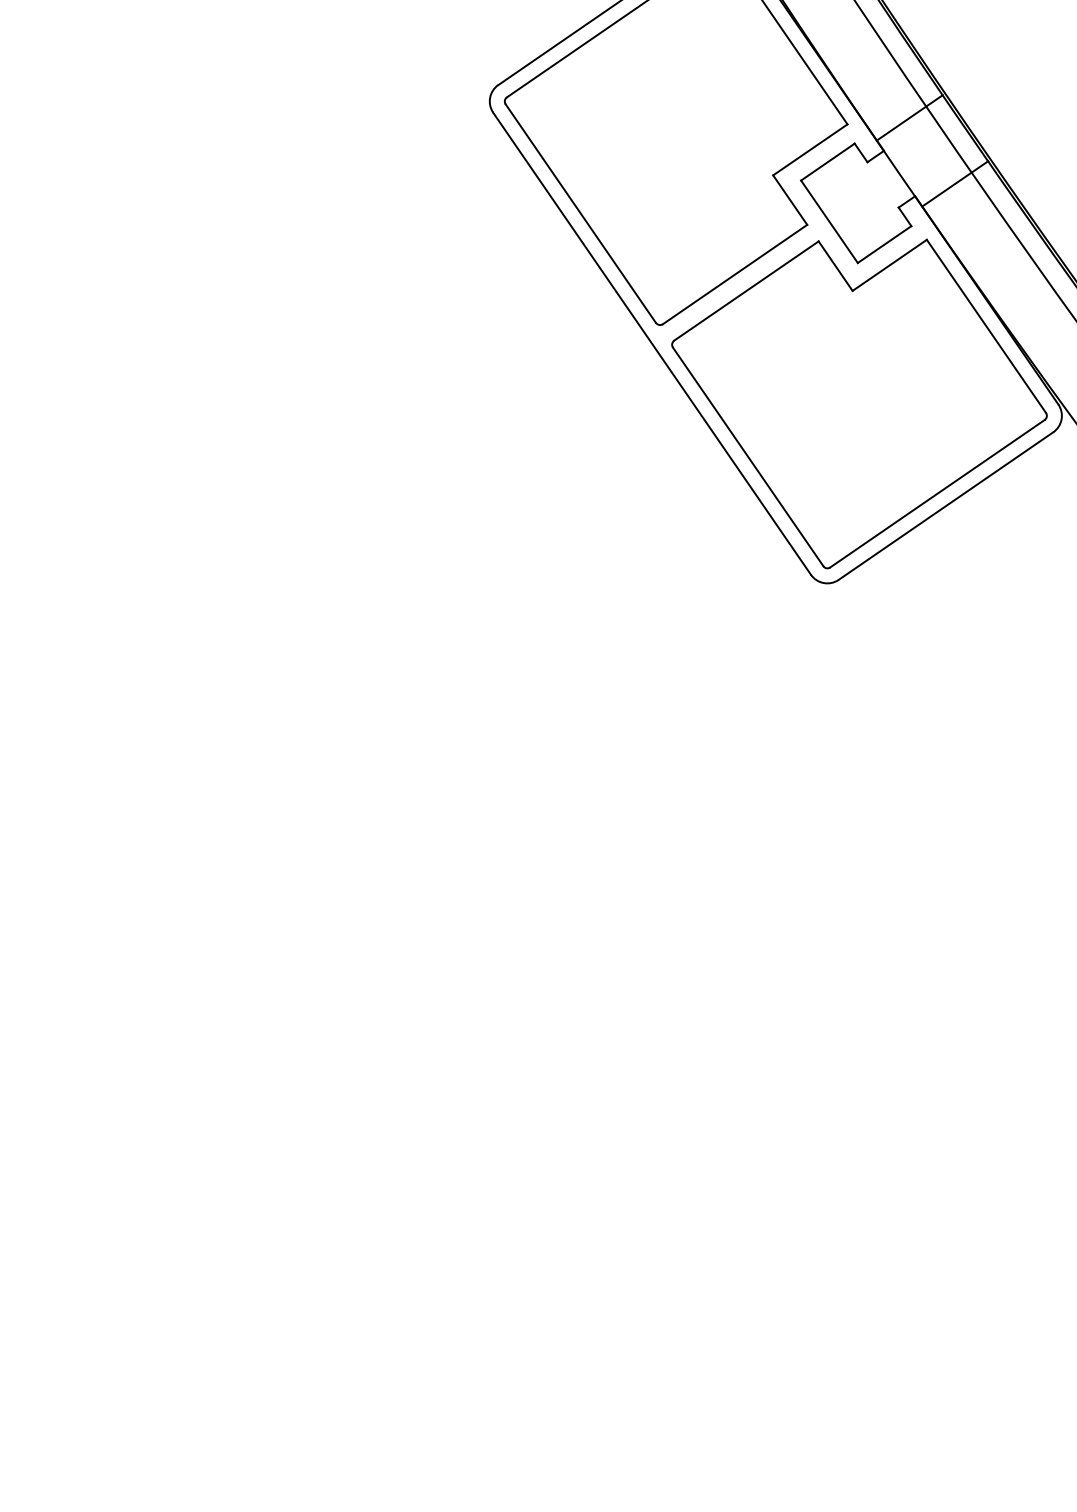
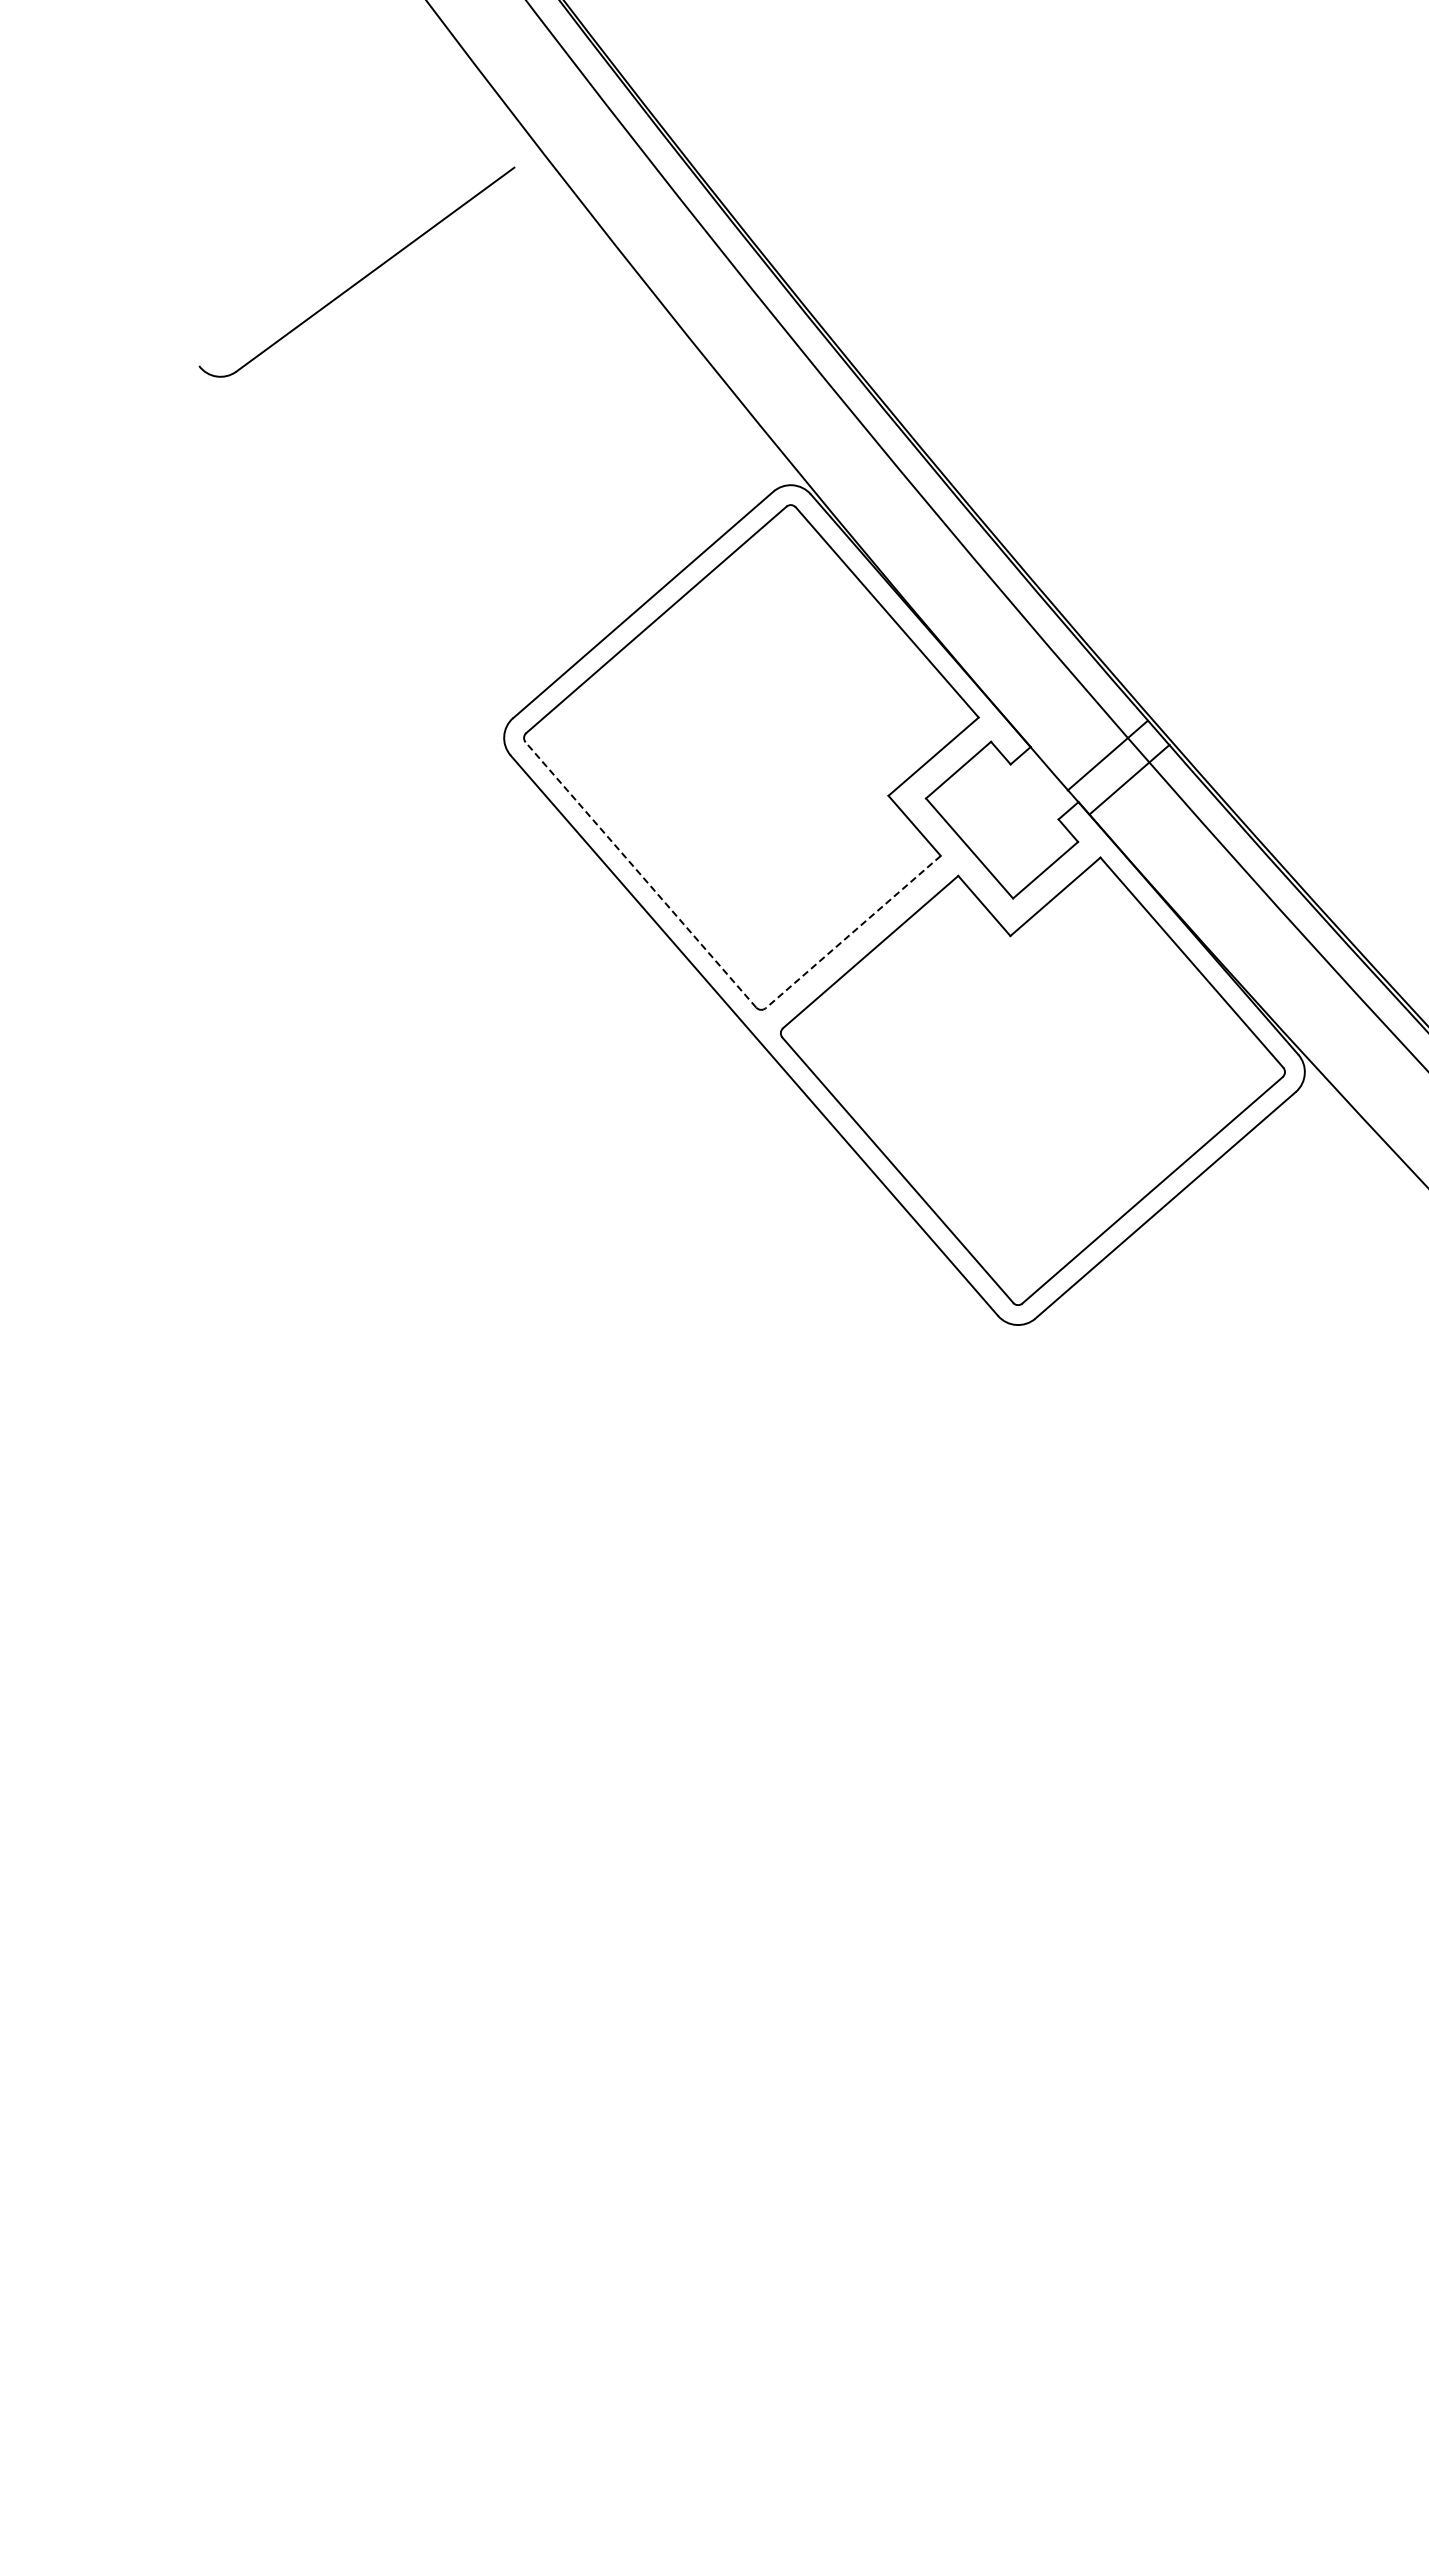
line: (909, 117) -> (1107, 755), moved
line: (580, 213) -> (640, 875), solid -> dashed
line: (734, 274) -> (852, 932), solid -> dashed

